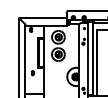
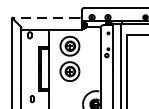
line: (42, 17) -> (46, 17), solid -> dashed

